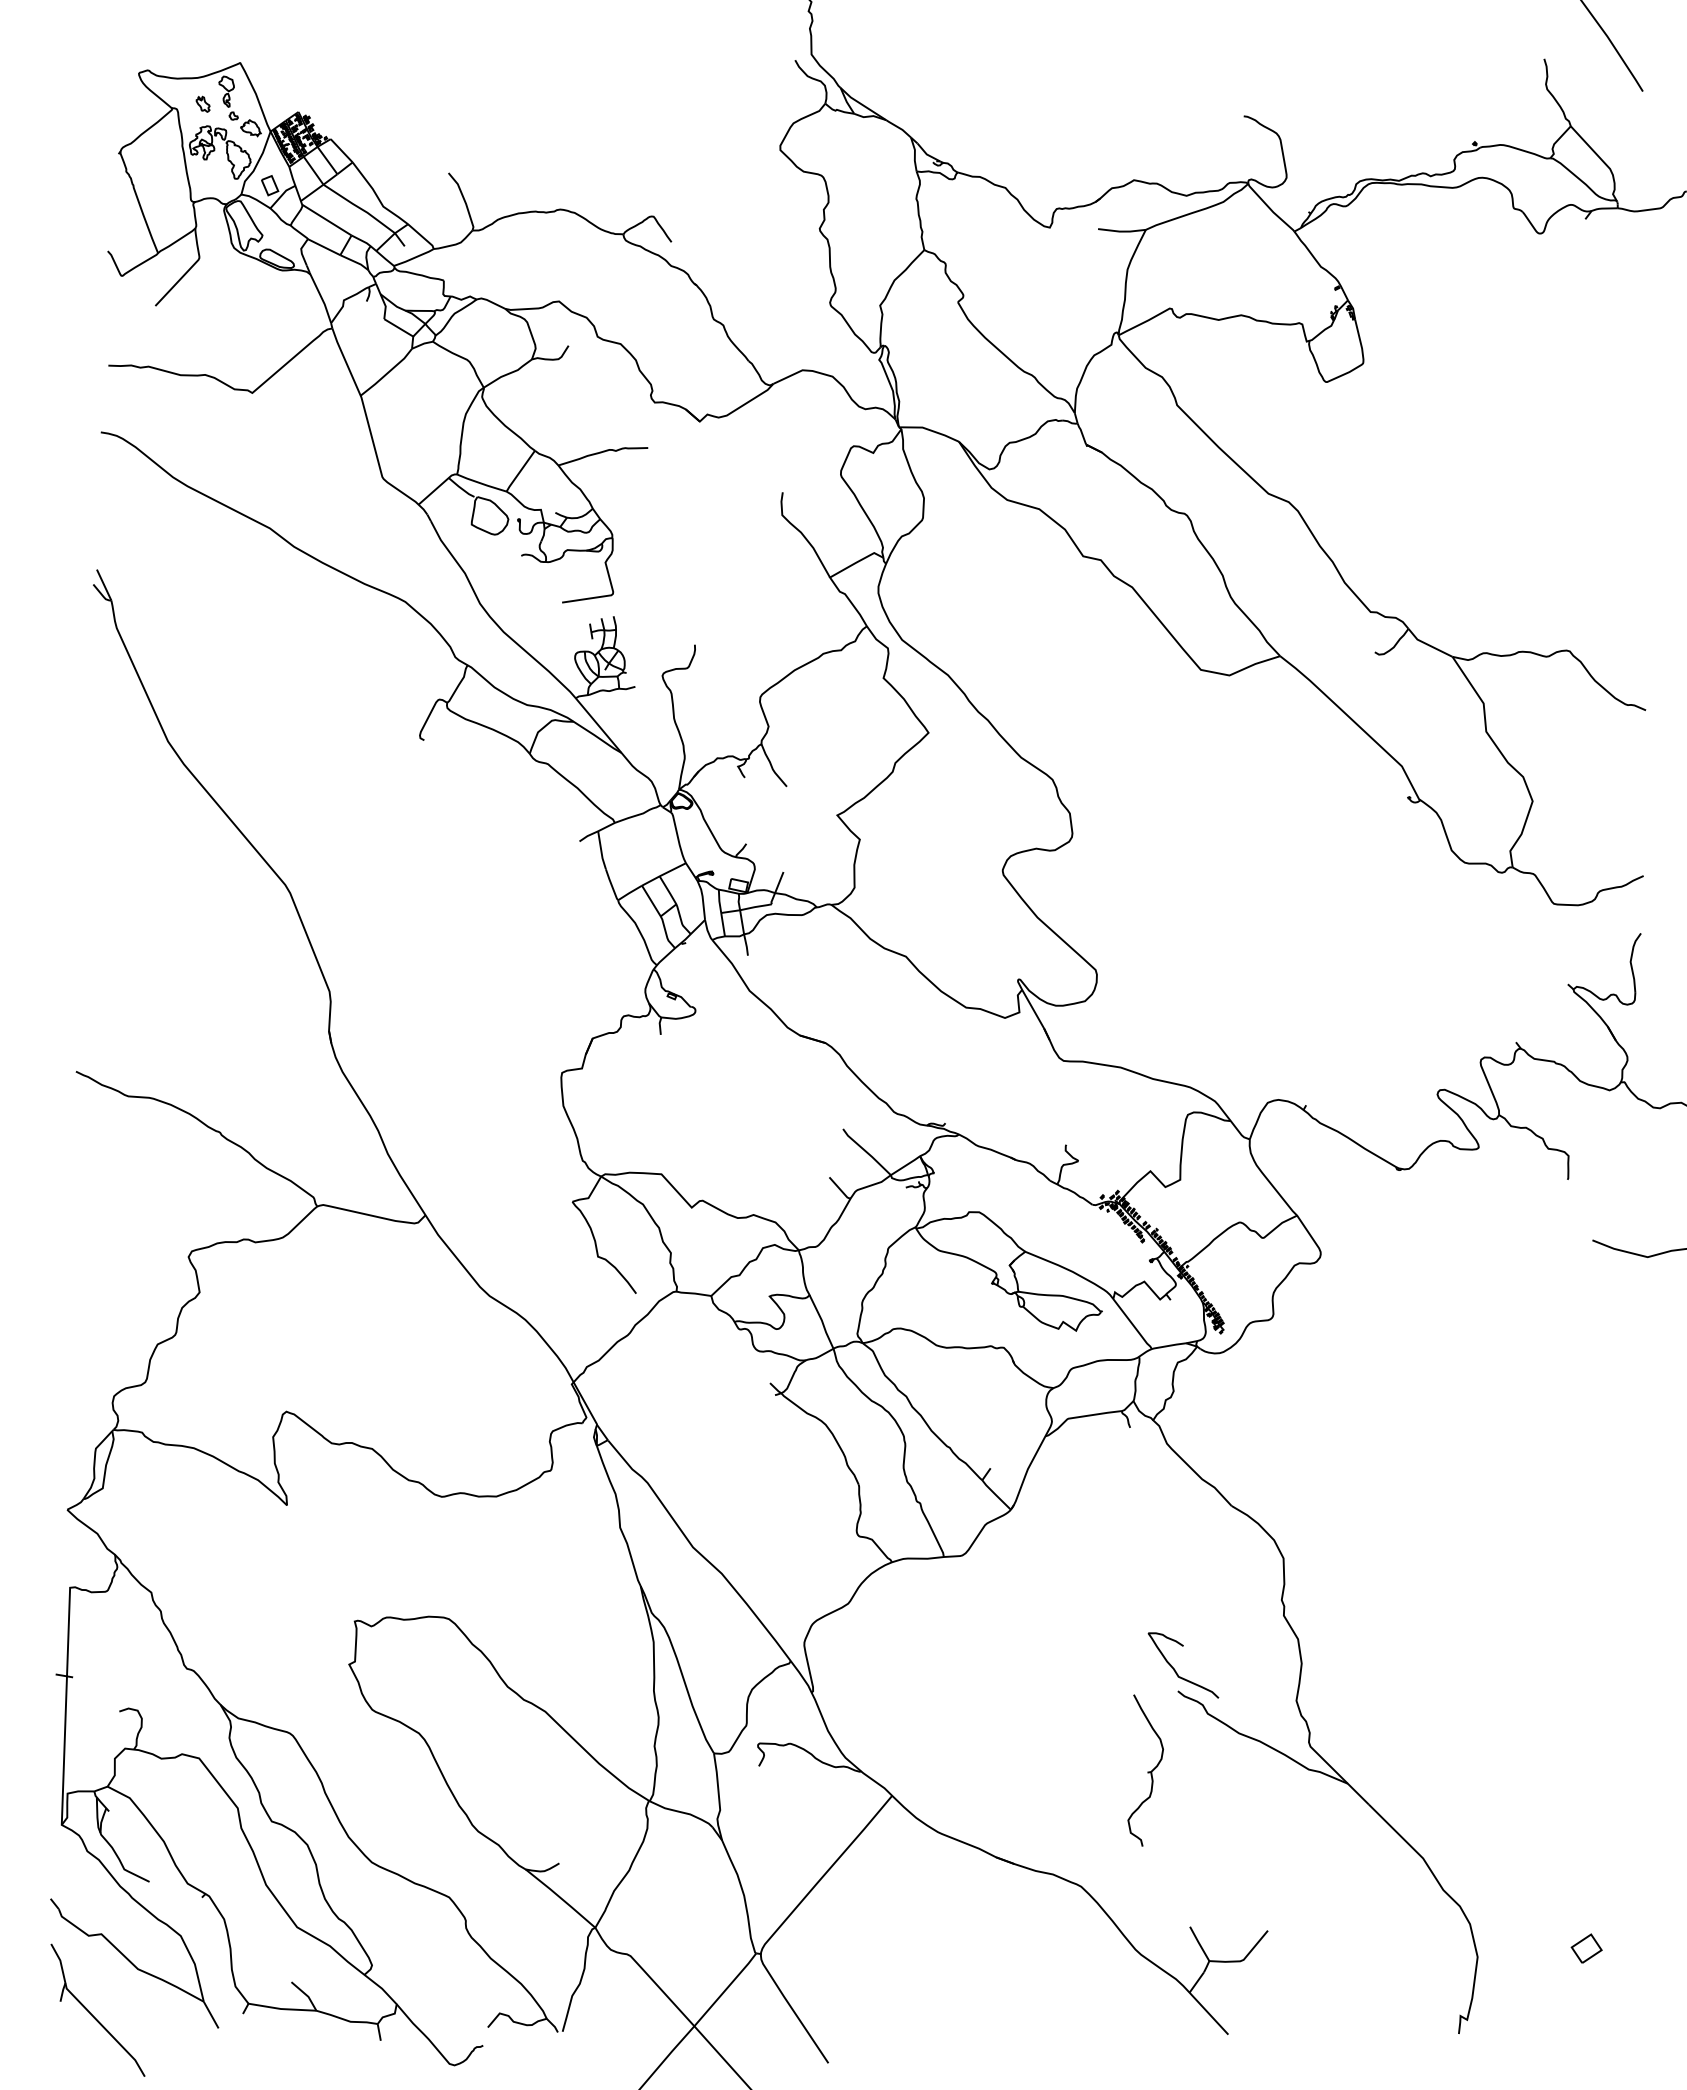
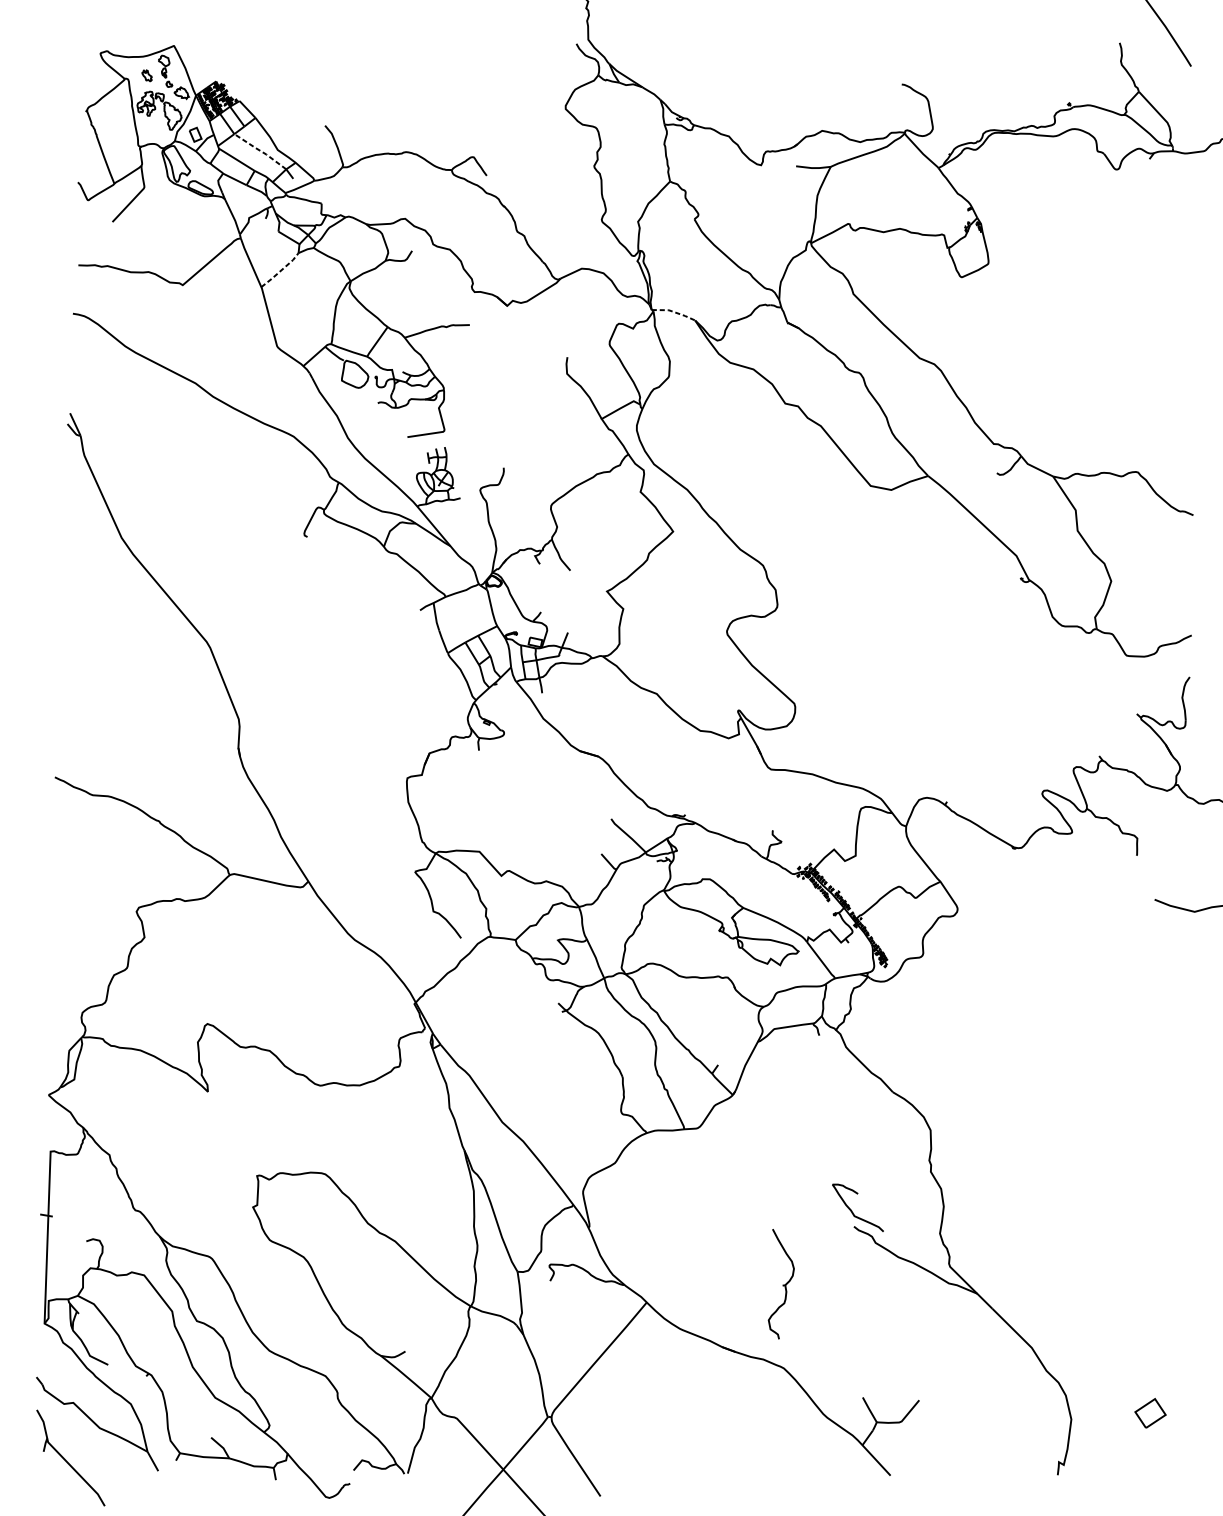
line: (359, 207) -> (260, 150), solid -> dashed
line: (387, 373) -> (280, 271), solid -> dashed
line: (930, 430) -> (674, 312), solid -> dashed
part: (1145, 1770) -> (781, 1284), moved
part: (1586, 1948) -> (1150, 1413), size x1.4

